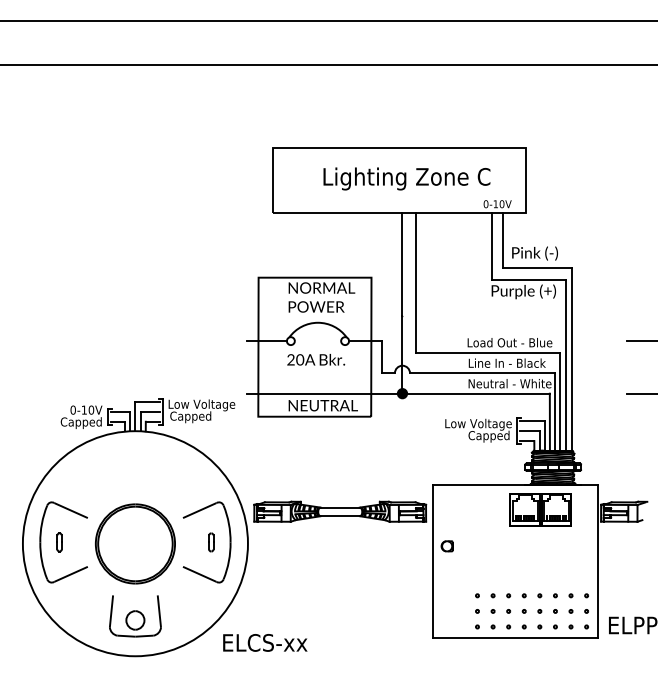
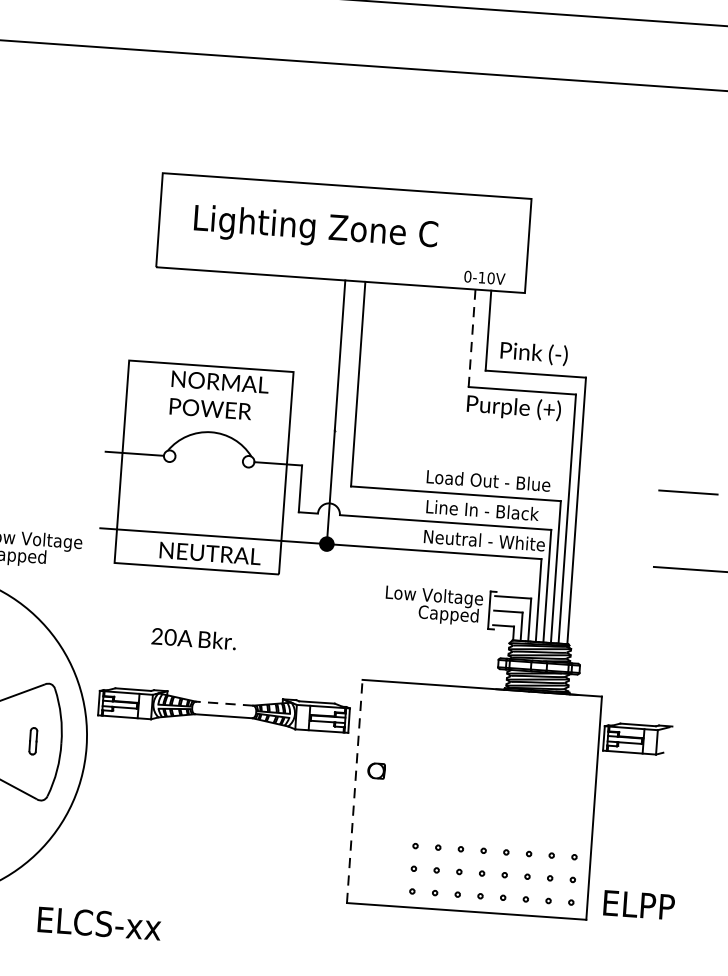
text: (406, 178) -> (315, 228), moved
line: (491, 246) -> (471, 338), solid -> dashed
text: (316, 359) -> (194, 638), moved
line: (340, 507) -> (225, 703), solid -> dashed
part: (540, 509) -> (516, 726), removed
line: (433, 561) -> (354, 791), solid -> dashed
text: (265, 642) -> (99, 923), moved

